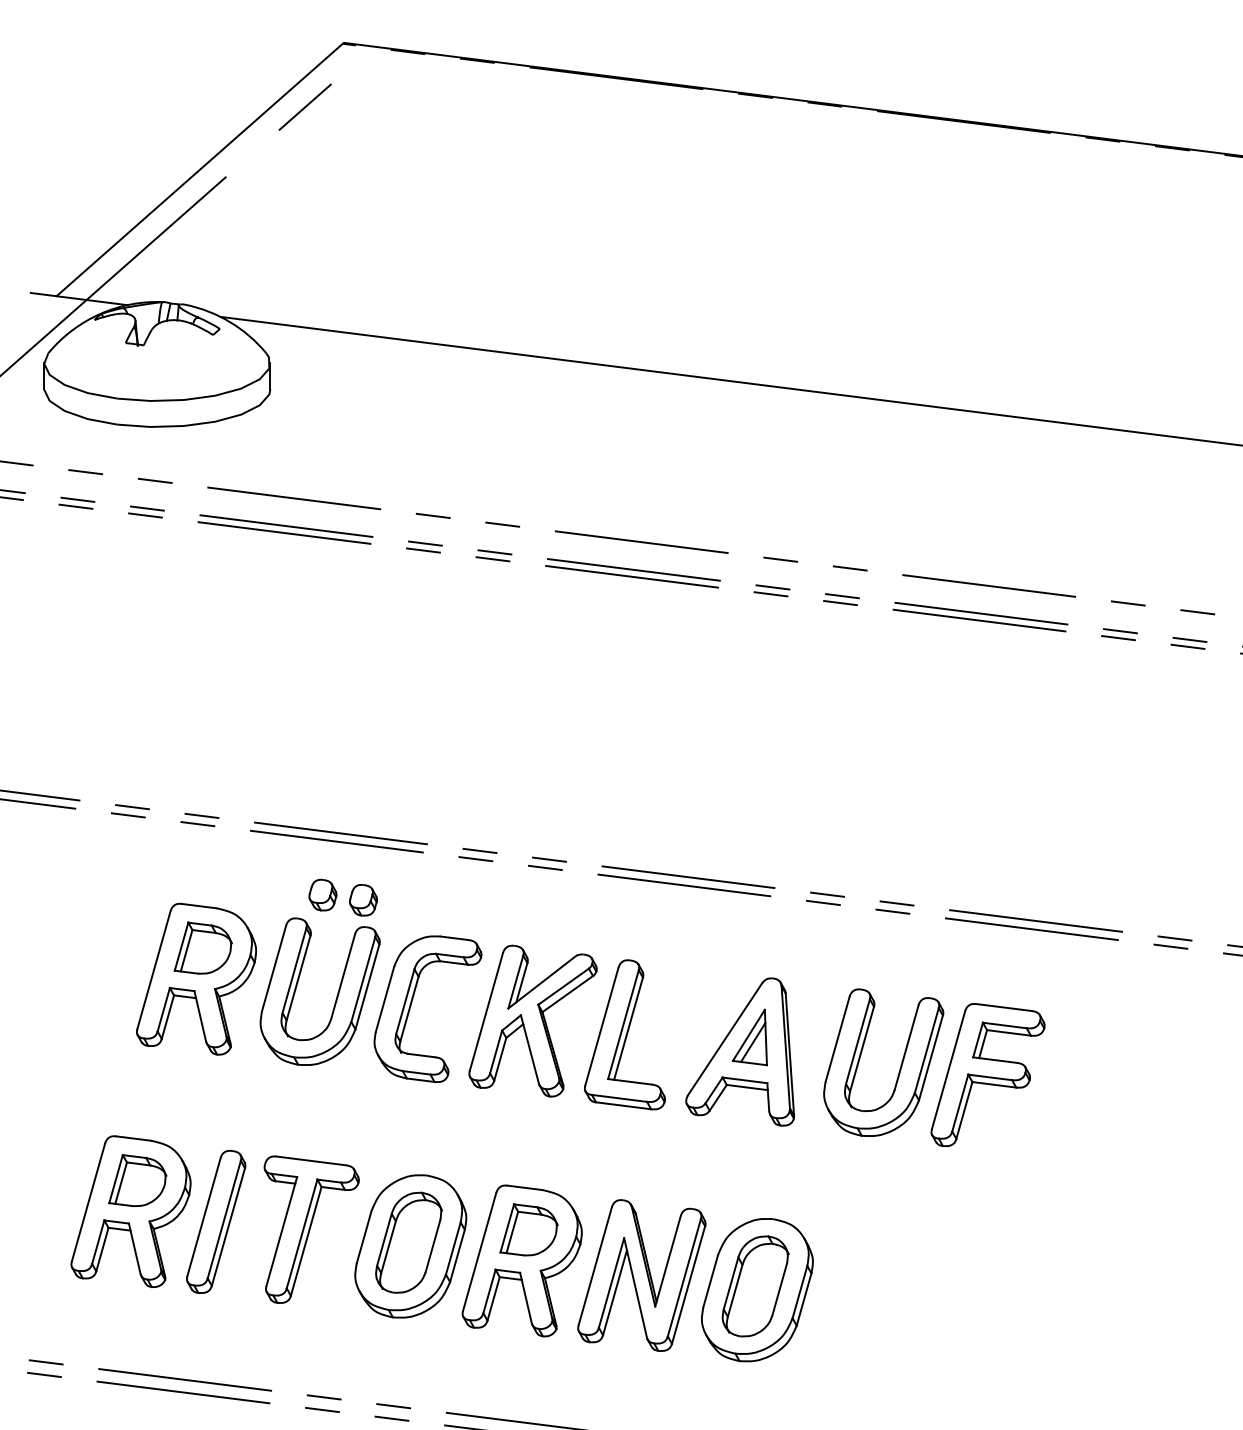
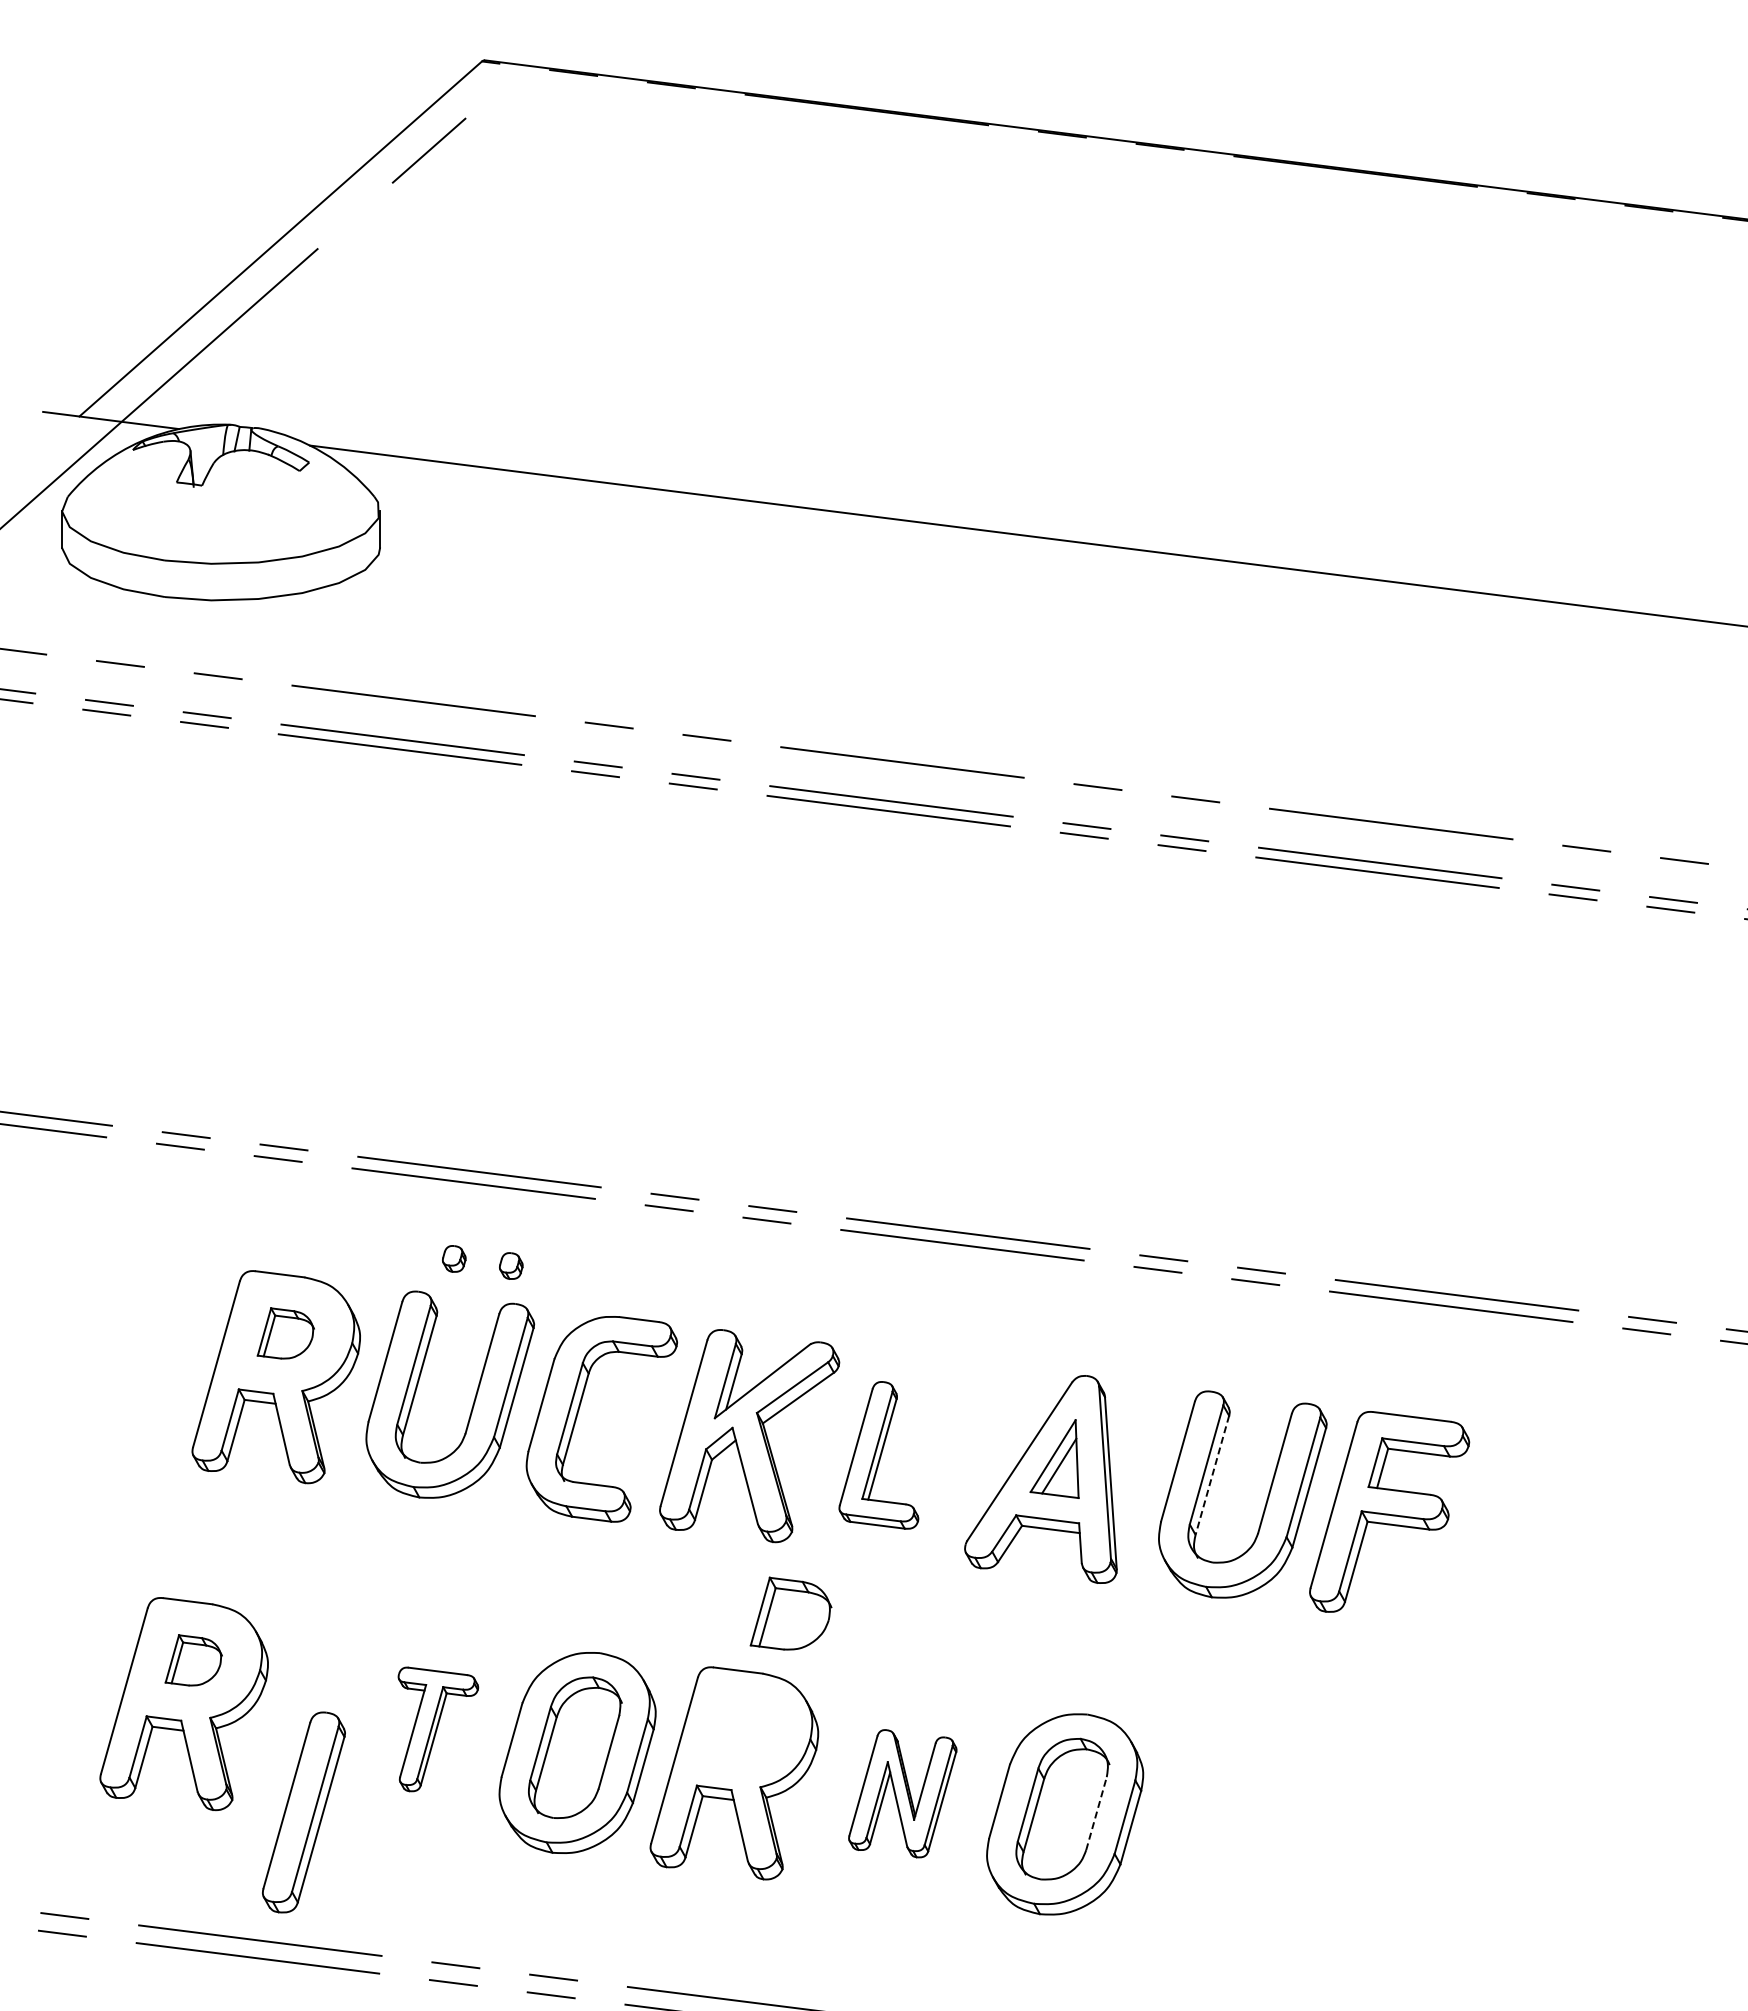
part: (323, 894) -> (454, 1258), size x0.6
part: (363, 899) -> (511, 1265), size x0.6
part: (203, 948) -> (285, 1333), size x0.7
part: (624, 1034) -> (878, 1455), size x0.7
line: (862, 1049) -> (1212, 1475), solid -> dashed
part: (137, 1180) -> (193, 1660), size x0.7
part: (215, 1221) -> (303, 1812), moved
part: (311, 1229) -> (438, 1729), size x0.6
part: (528, 1229) -> (790, 1613), moved
part: (641, 1275) -> (902, 1793), size x0.6
line: (779, 1289) -> (1096, 1813), solid -> dashed

